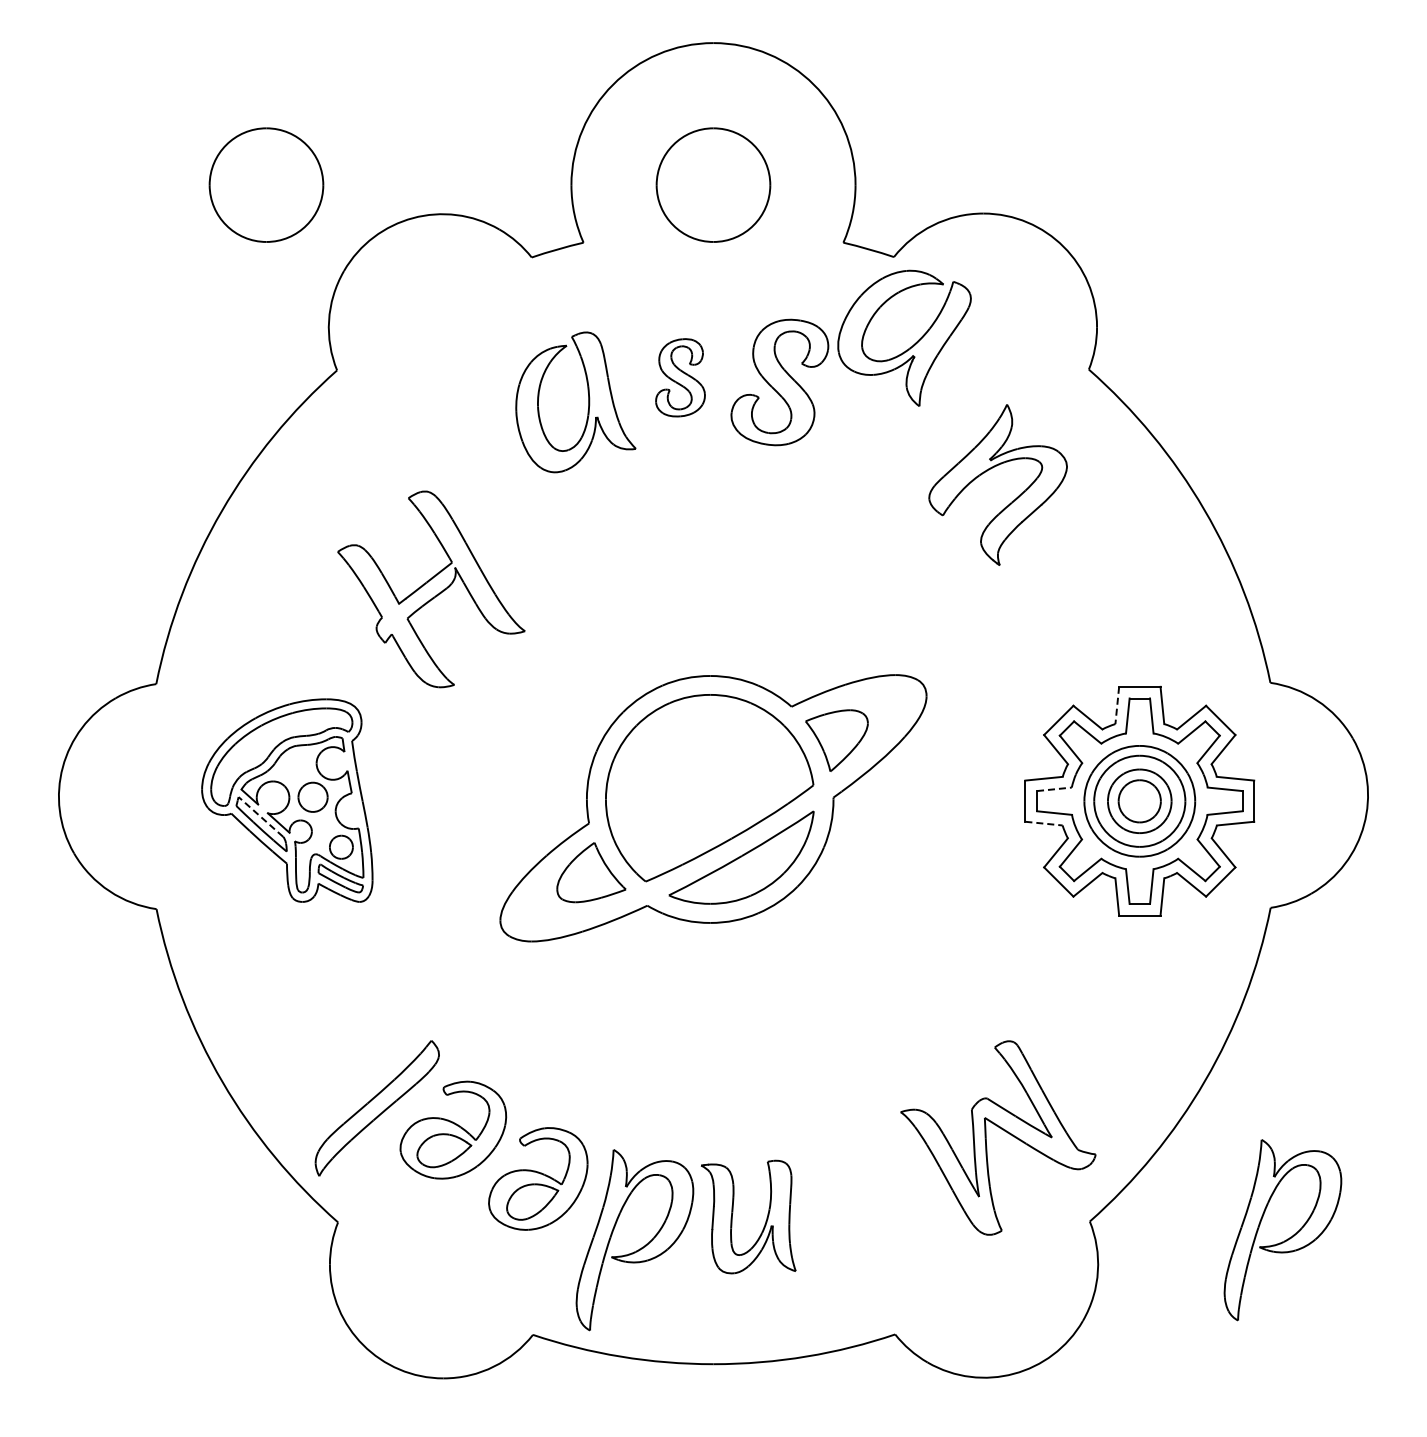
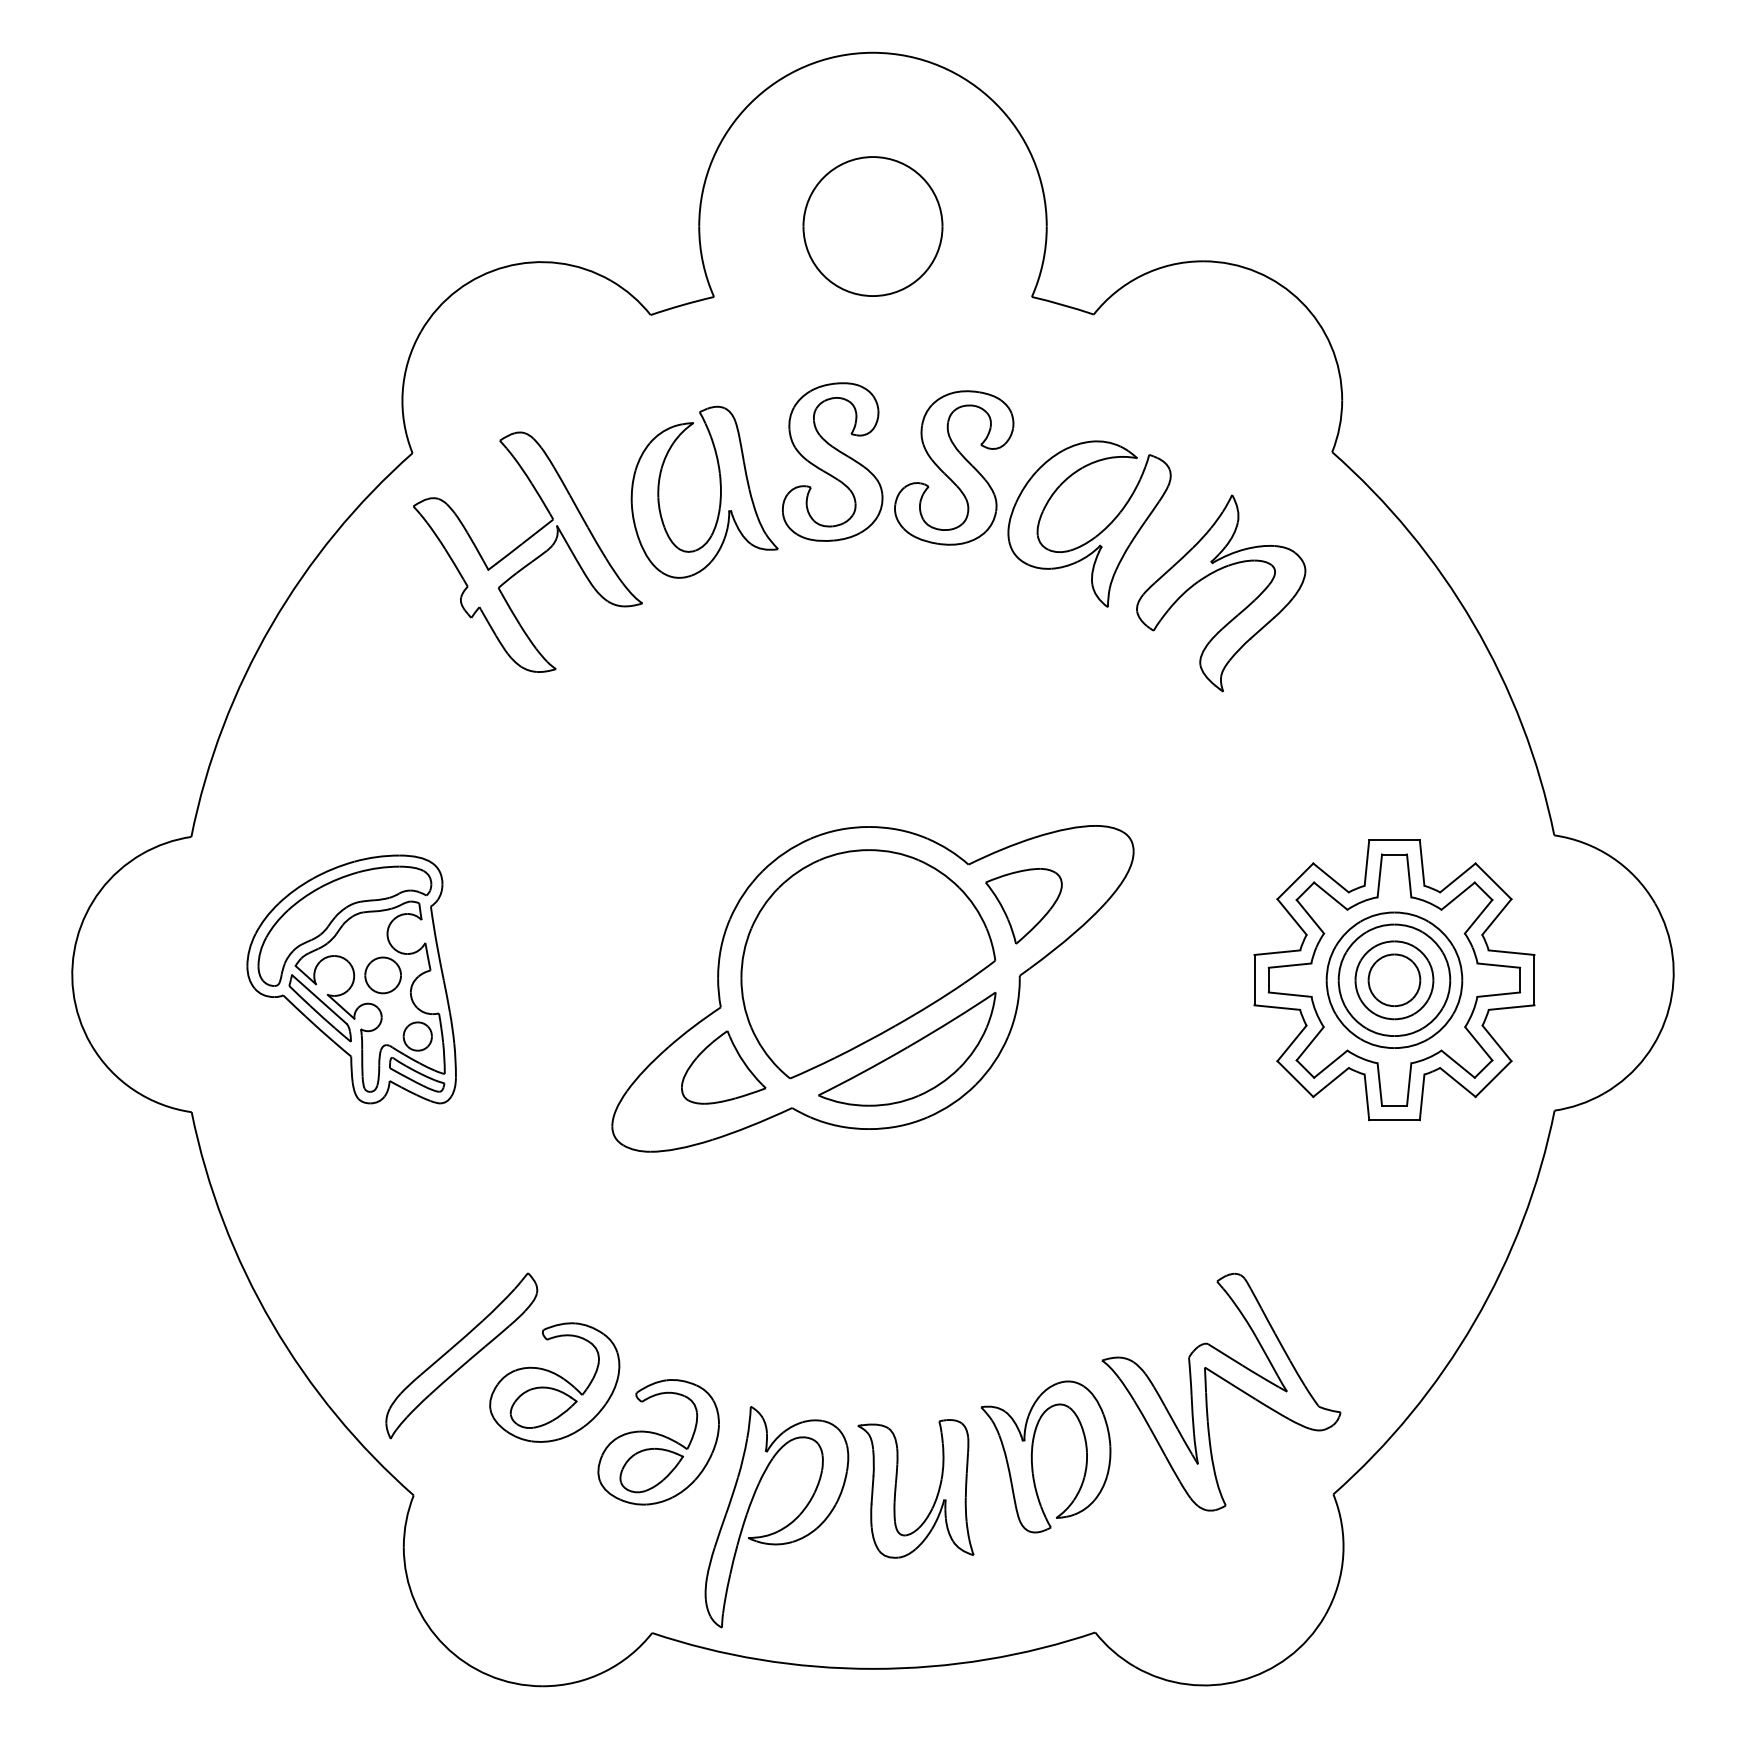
part: (266, 184) -> (326, 225), removed
part: (909, 347) -> (1095, 535), moved
part: (680, 377) -> (832, 461), size x1.67
part: (431, 589) -> (528, 552), moved
line: (1117, 705) -> (1367, 863), dashed -> solid
line: (1054, 789) -> (1290, 965), dashed -> solid
line: (260, 816) -> (318, 998), dashed -> solid
line: (1044, 823) -> (1277, 1007), dashed -> solid
part: (844, 1190) -> (1033, 1456), added
part: (1287, 1238) -> (1575, 1515), removed

